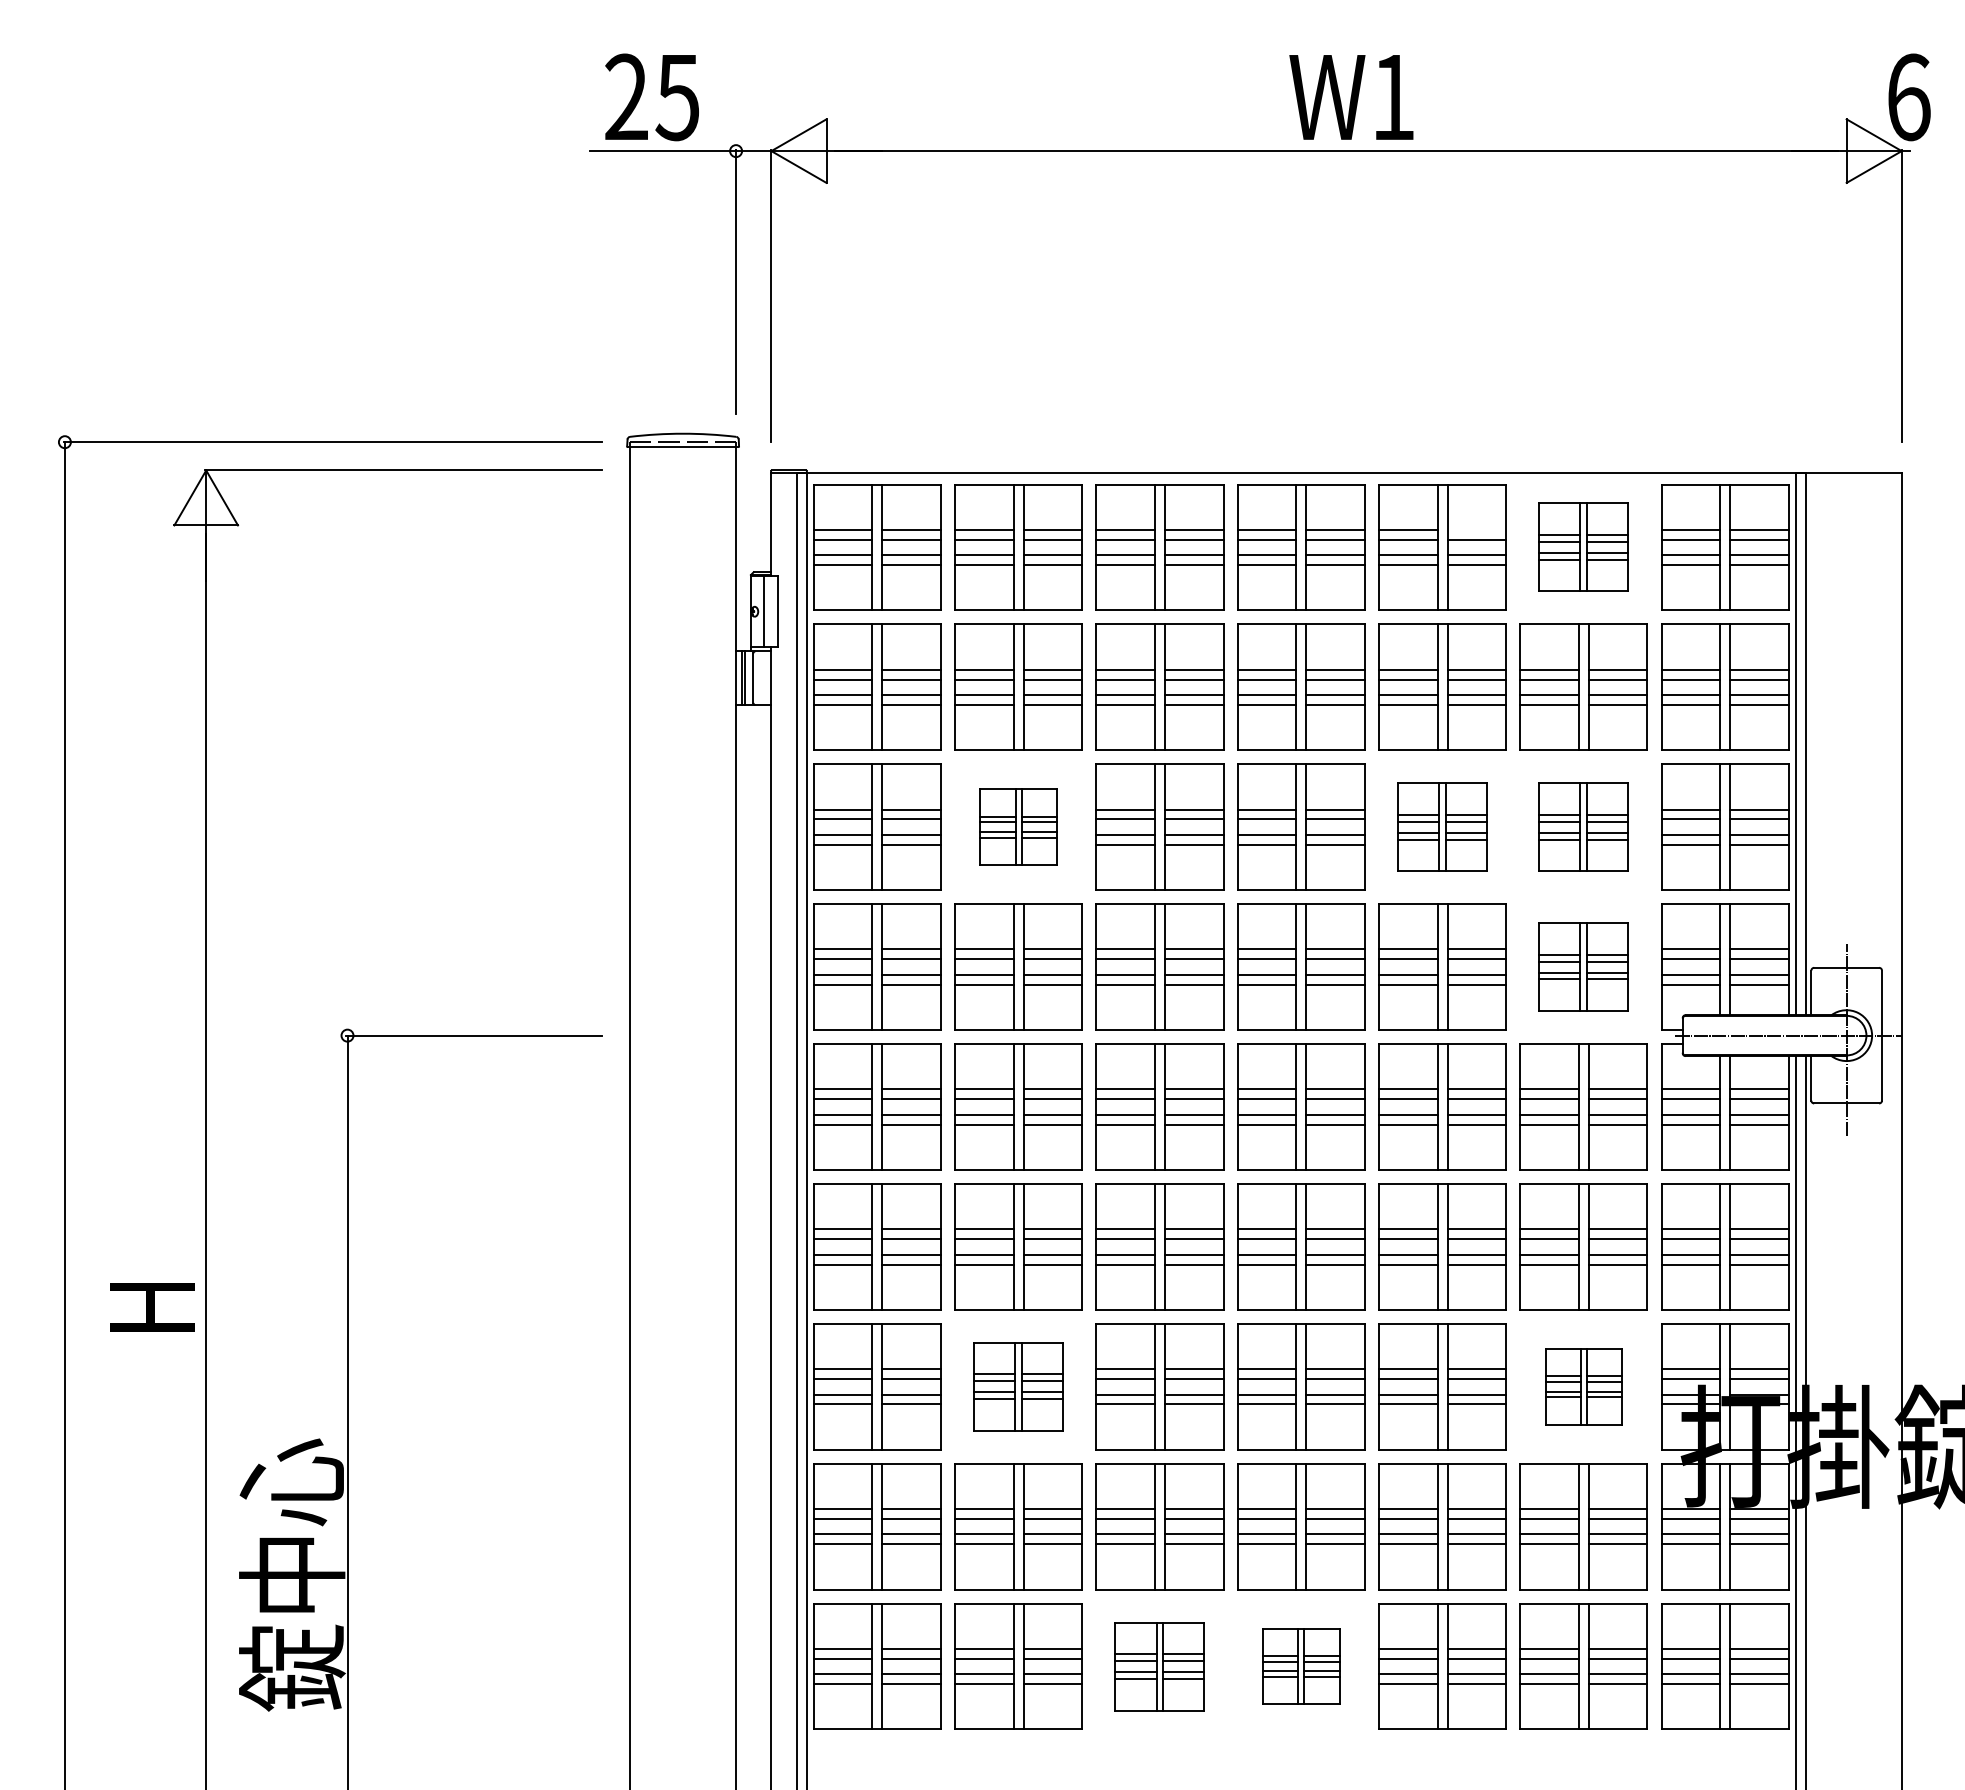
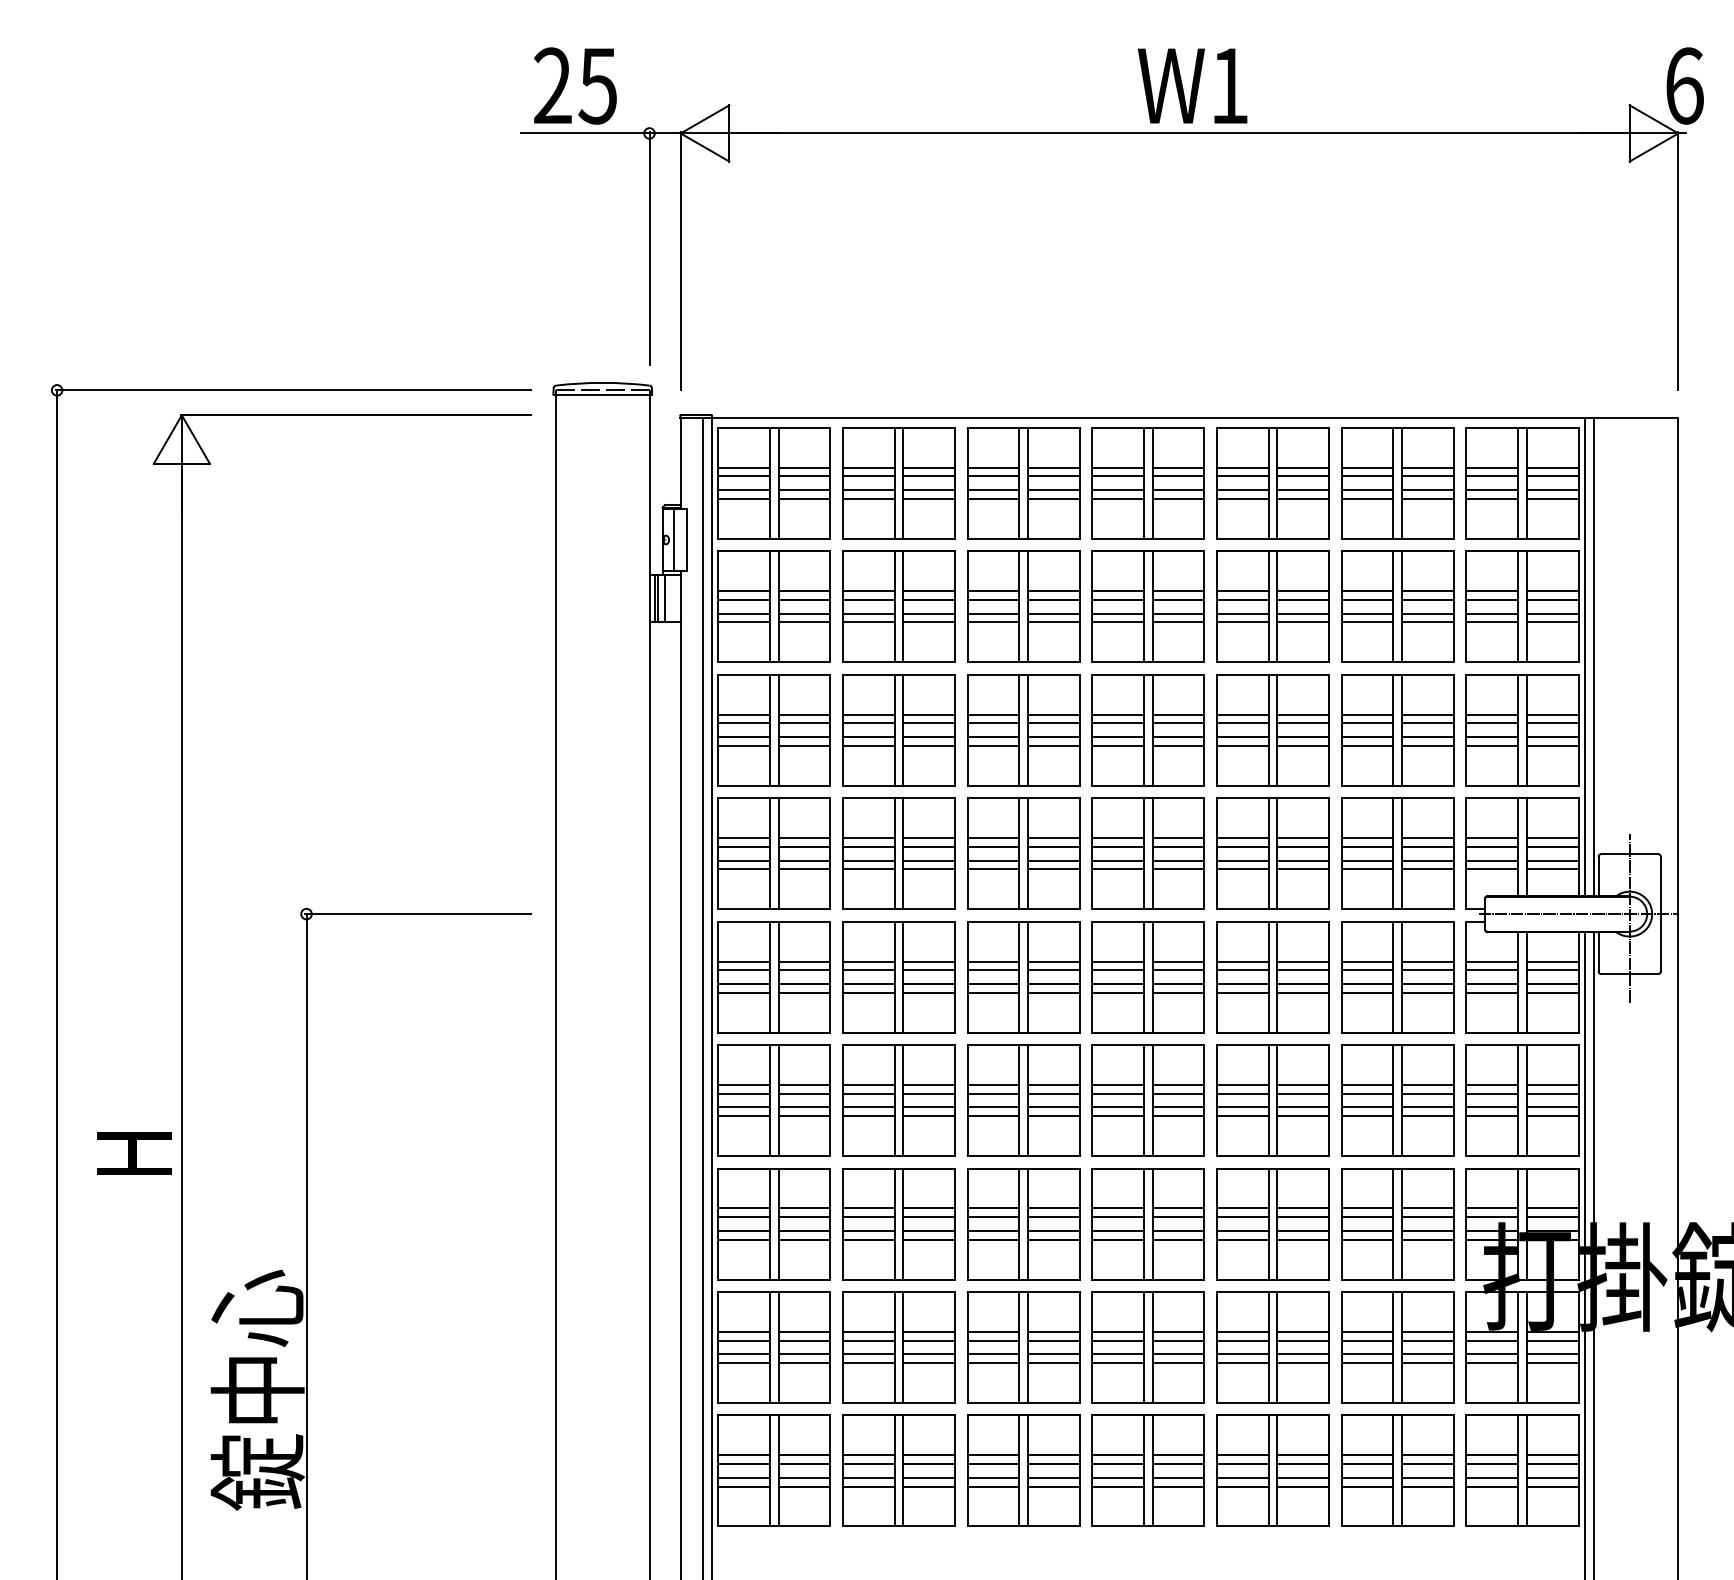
line: (1476, 529) -> (1303, 467), added
part: (1583, 547) -> (1397, 483), size x1.43
part: (1018, 826) -> (898, 729), size x1.67
part: (1442, 826) -> (1272, 729), size x1.43
part: (1583, 826) -> (1397, 729), size x1.43
part: (1583, 966) -> (1397, 853), size x1.43
part: (1018, 1386) -> (898, 1223), size x1.43
part: (1583, 1386) -> (1397, 1223), size x1.67
part: (1159, 1666) -> (1023, 1470), size x1.43
part: (1301, 1666) -> (1148, 1470), size x1.67

